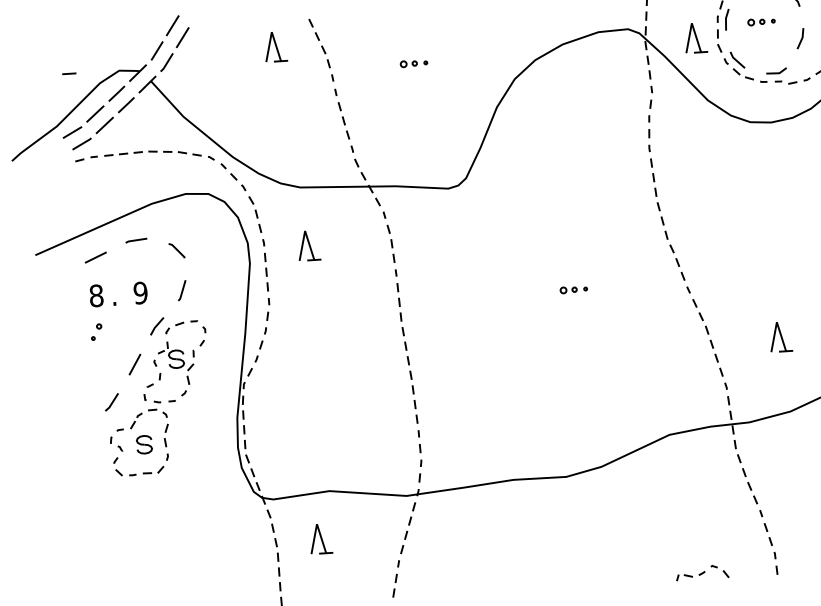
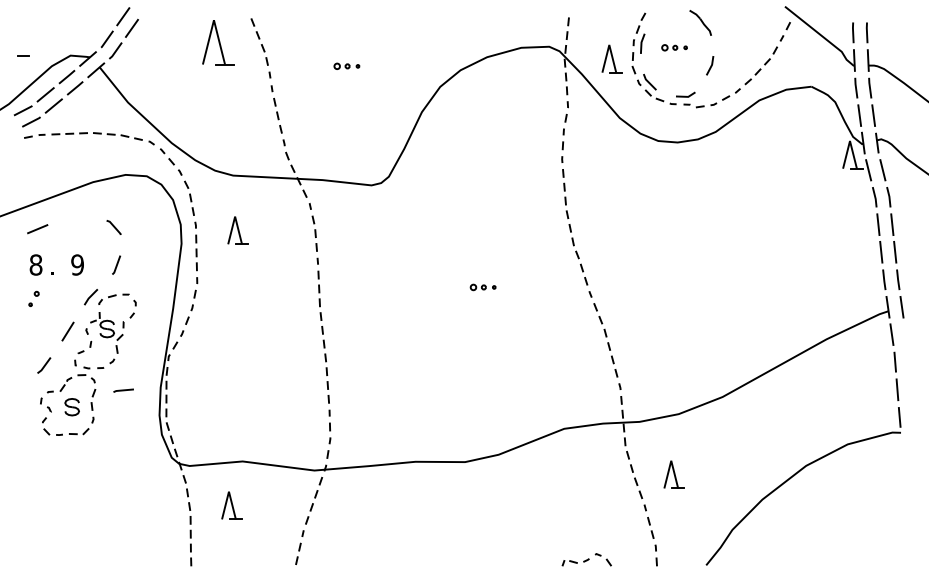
part: (275, 46) -> (218, 42), size x1.6
line: (136, 240) -> (123, 390), moved
part: (780, 336) -> (673, 474), moved

